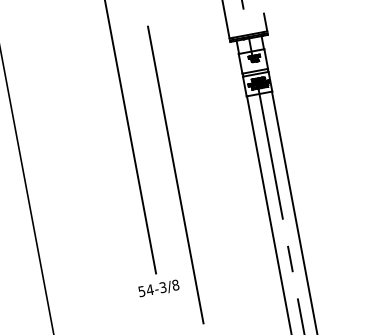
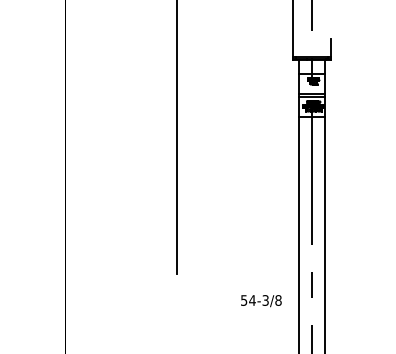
line: (175, 175) -> (214, 181), removed
text: (159, 289) -> (261, 301), moved

